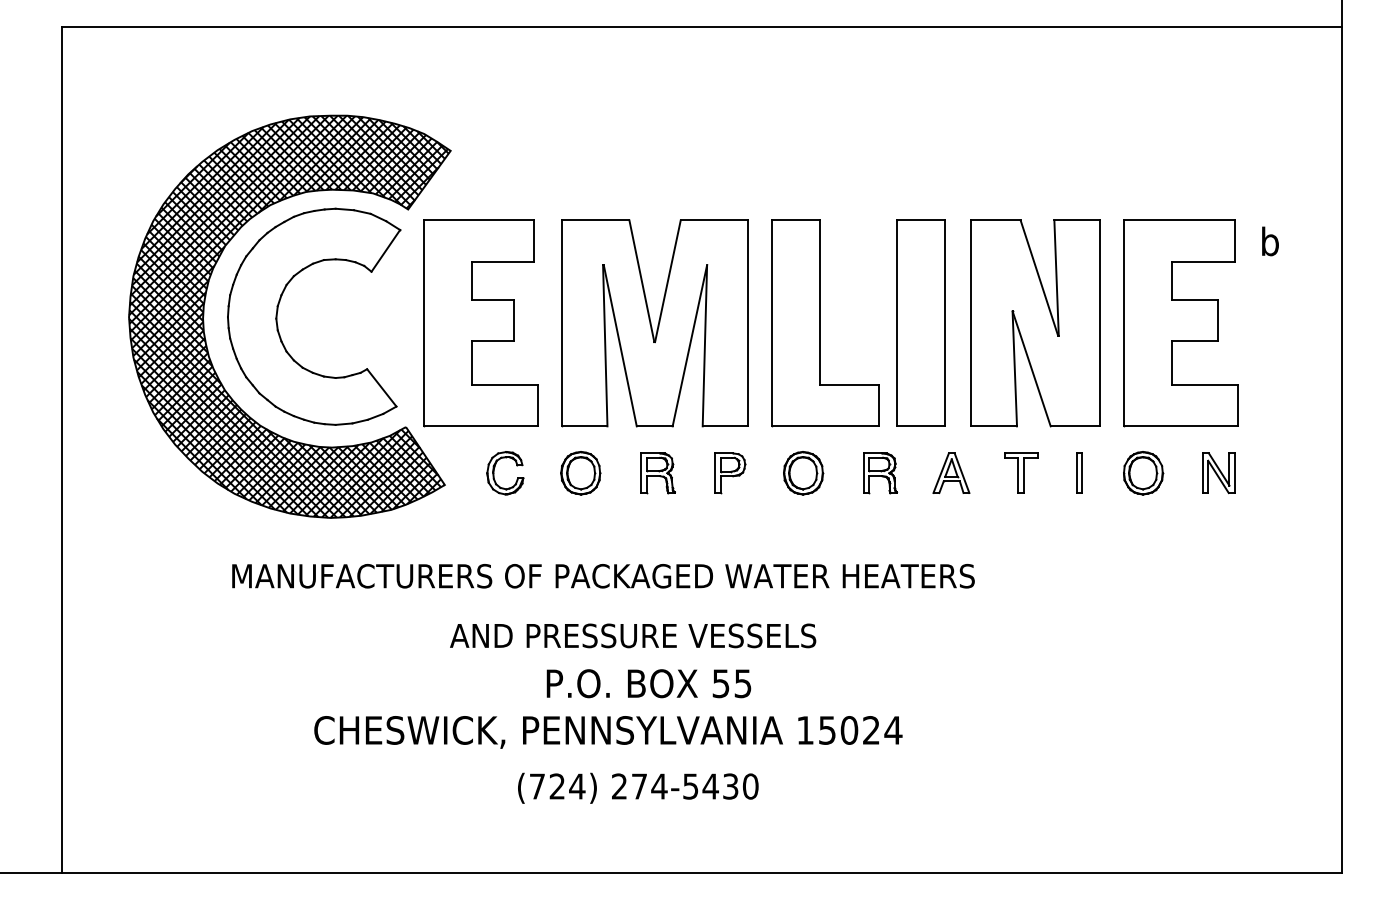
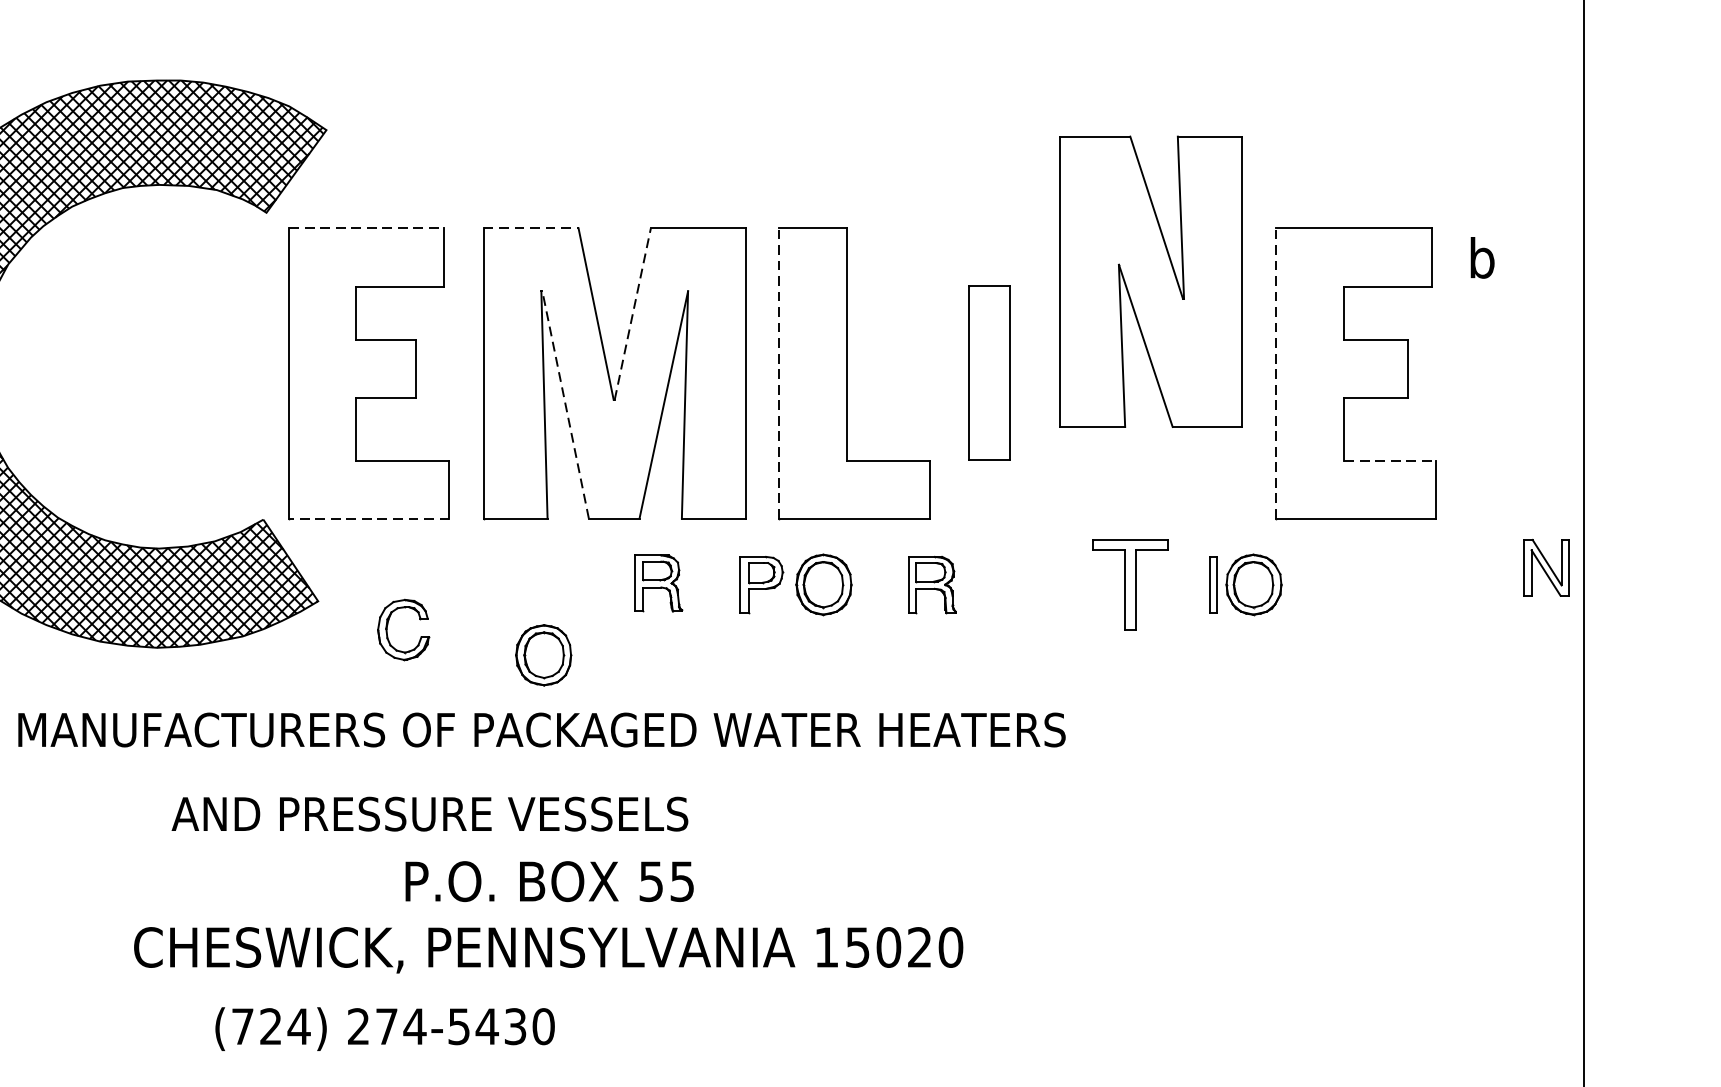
line: (479, 220) -> (367, 228), solid -> dashed
line: (595, 220) -> (530, 228), solid -> dashed
line: (668, 280) -> (633, 312), solid -> dashed
part: (278, 311) -> (83, 356), removed
part: (920, 322) -> (989, 372), size x0.6
line: (771, 323) -> (778, 373), solid -> dashed
part: (1035, 323) -> (1151, 281), moved
line: (1123, 323) -> (1275, 373), solid -> dashed
line: (620, 345) -> (565, 404), solid -> dashed
line: (1204, 385) -> (1389, 461), solid -> dashed
line: (481, 426) -> (369, 518), solid -> dashed
part: (951, 472) -> (1032, 583), removed
part: (1021, 472) -> (1131, 583), size x1.6
part: (494, 473) -> (388, 630), moved
part: (580, 473) -> (543, 655), moved
part: (657, 473) -> (657, 583), moved
part: (730, 473) -> (761, 585), moved
part: (1143, 473) -> (1254, 585), moved
part: (1218, 473) -> (1546, 568), moved
text: (633, 635) -> (430, 813), moved
text: (648, 683) -> (549, 881), moved
text: (893, 730) -> (950, 947), 15024 -> 15020
text: (638, 787) -> (385, 1027), moved

